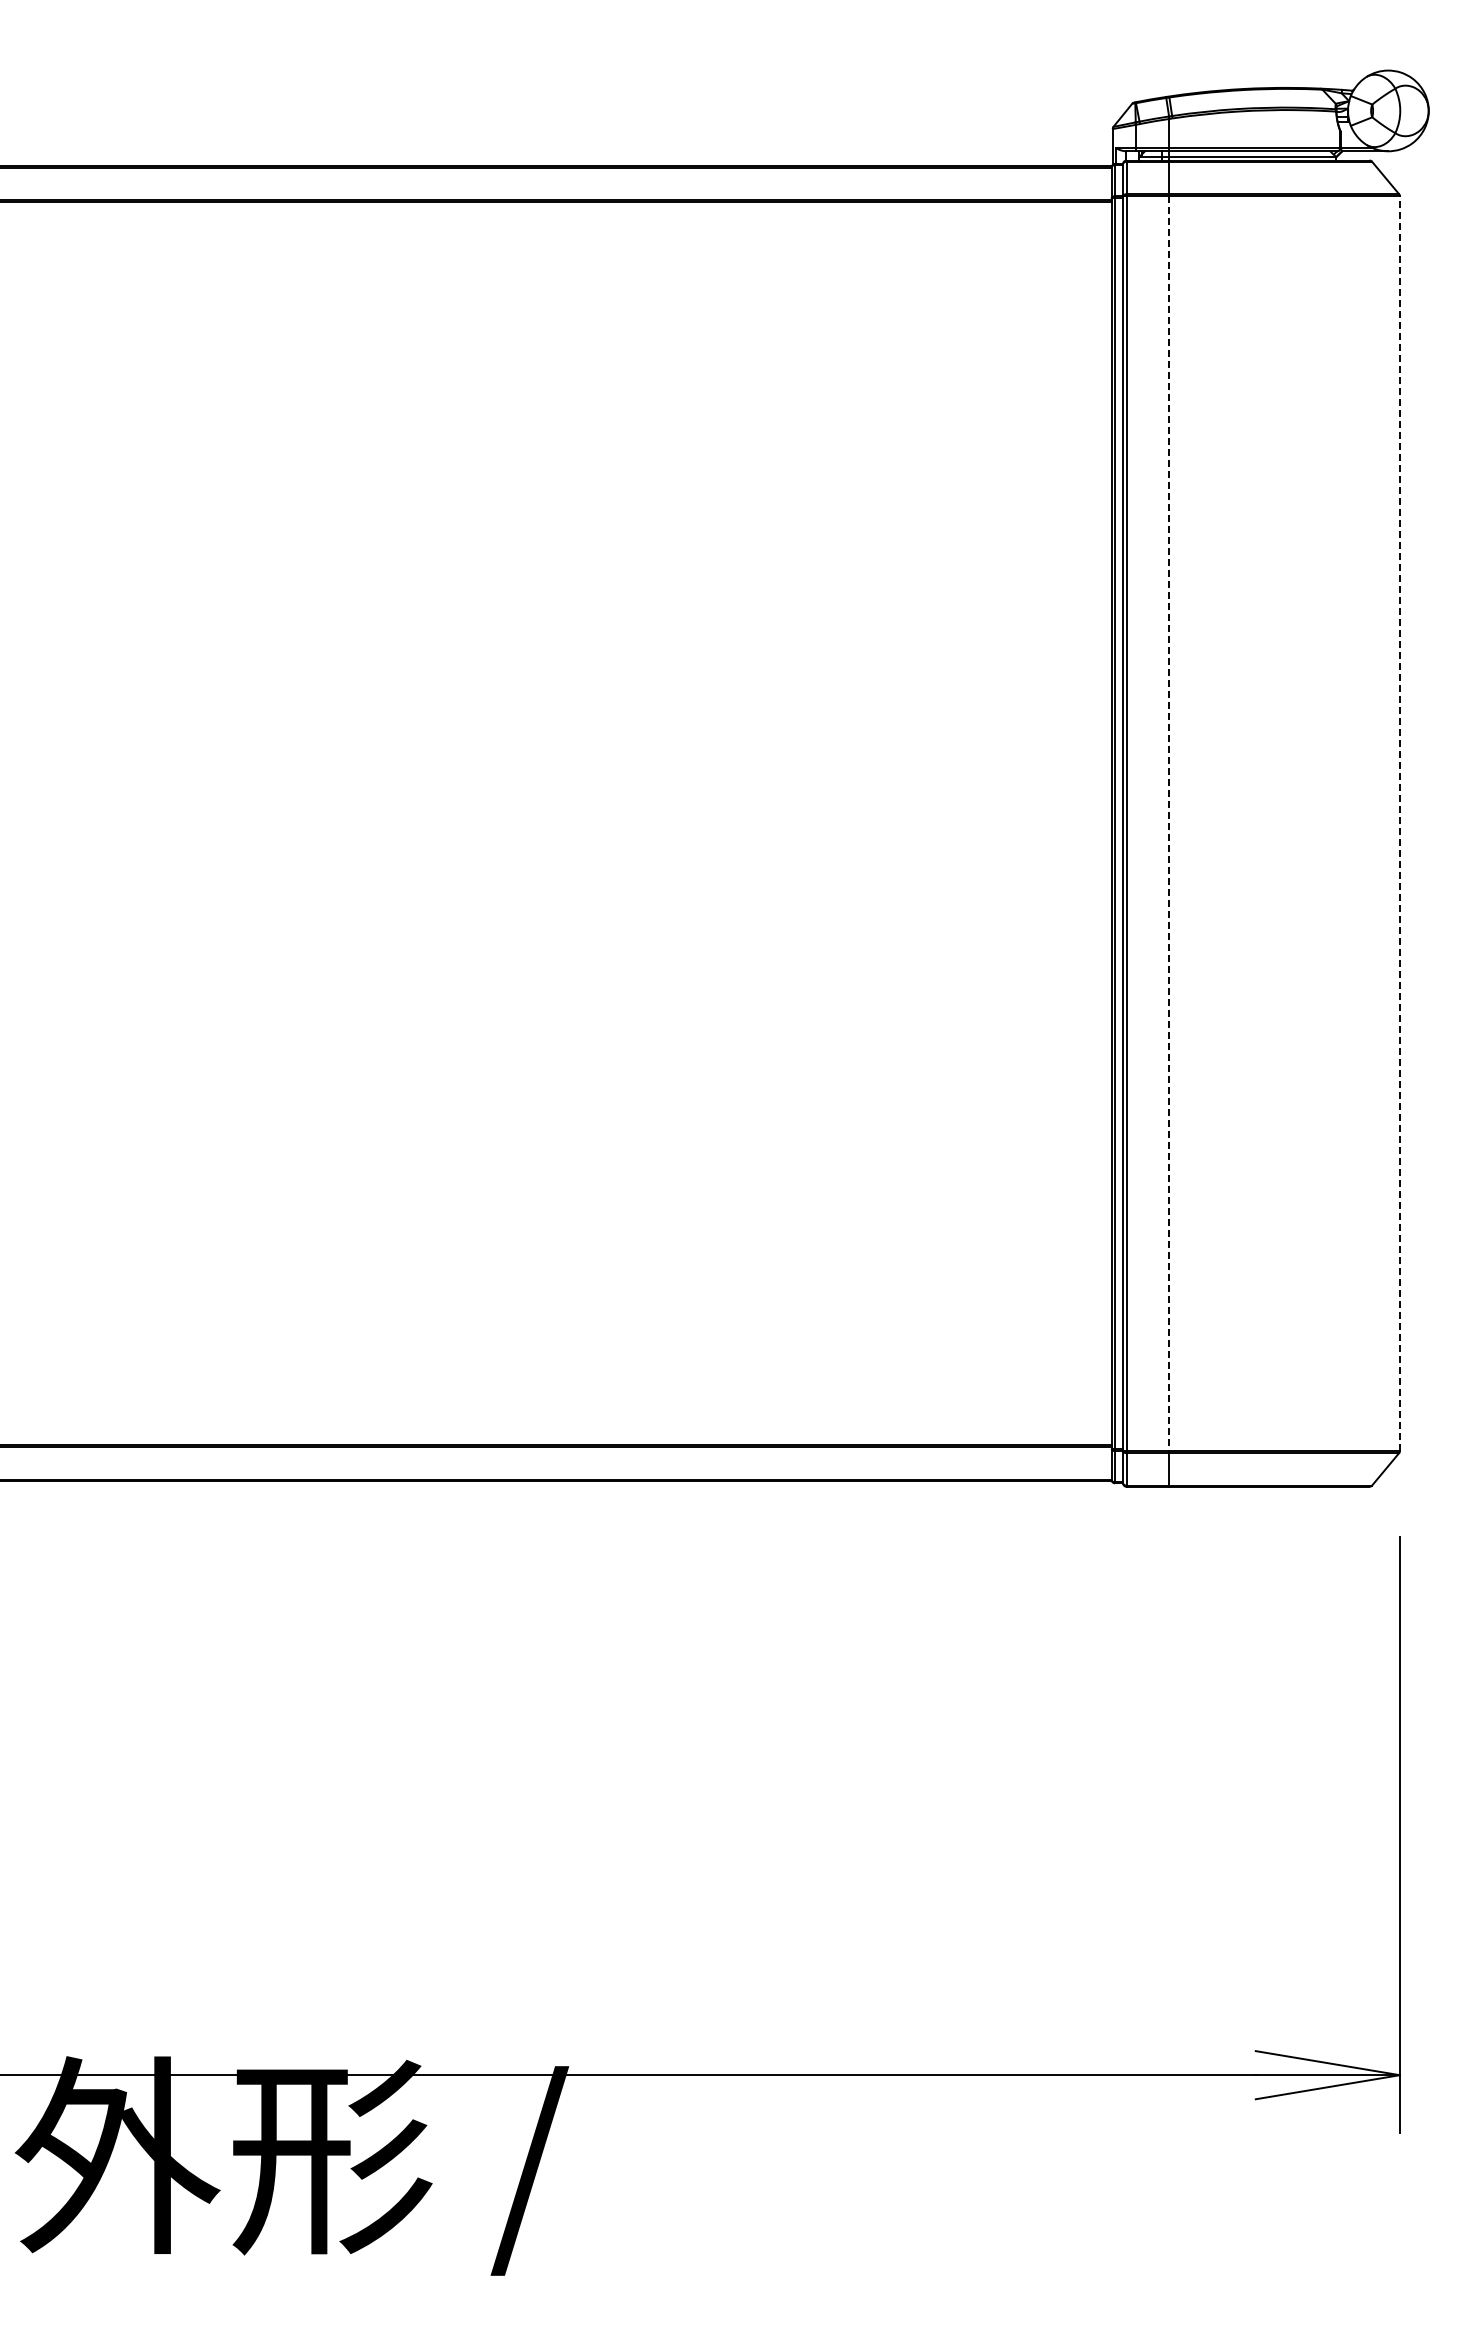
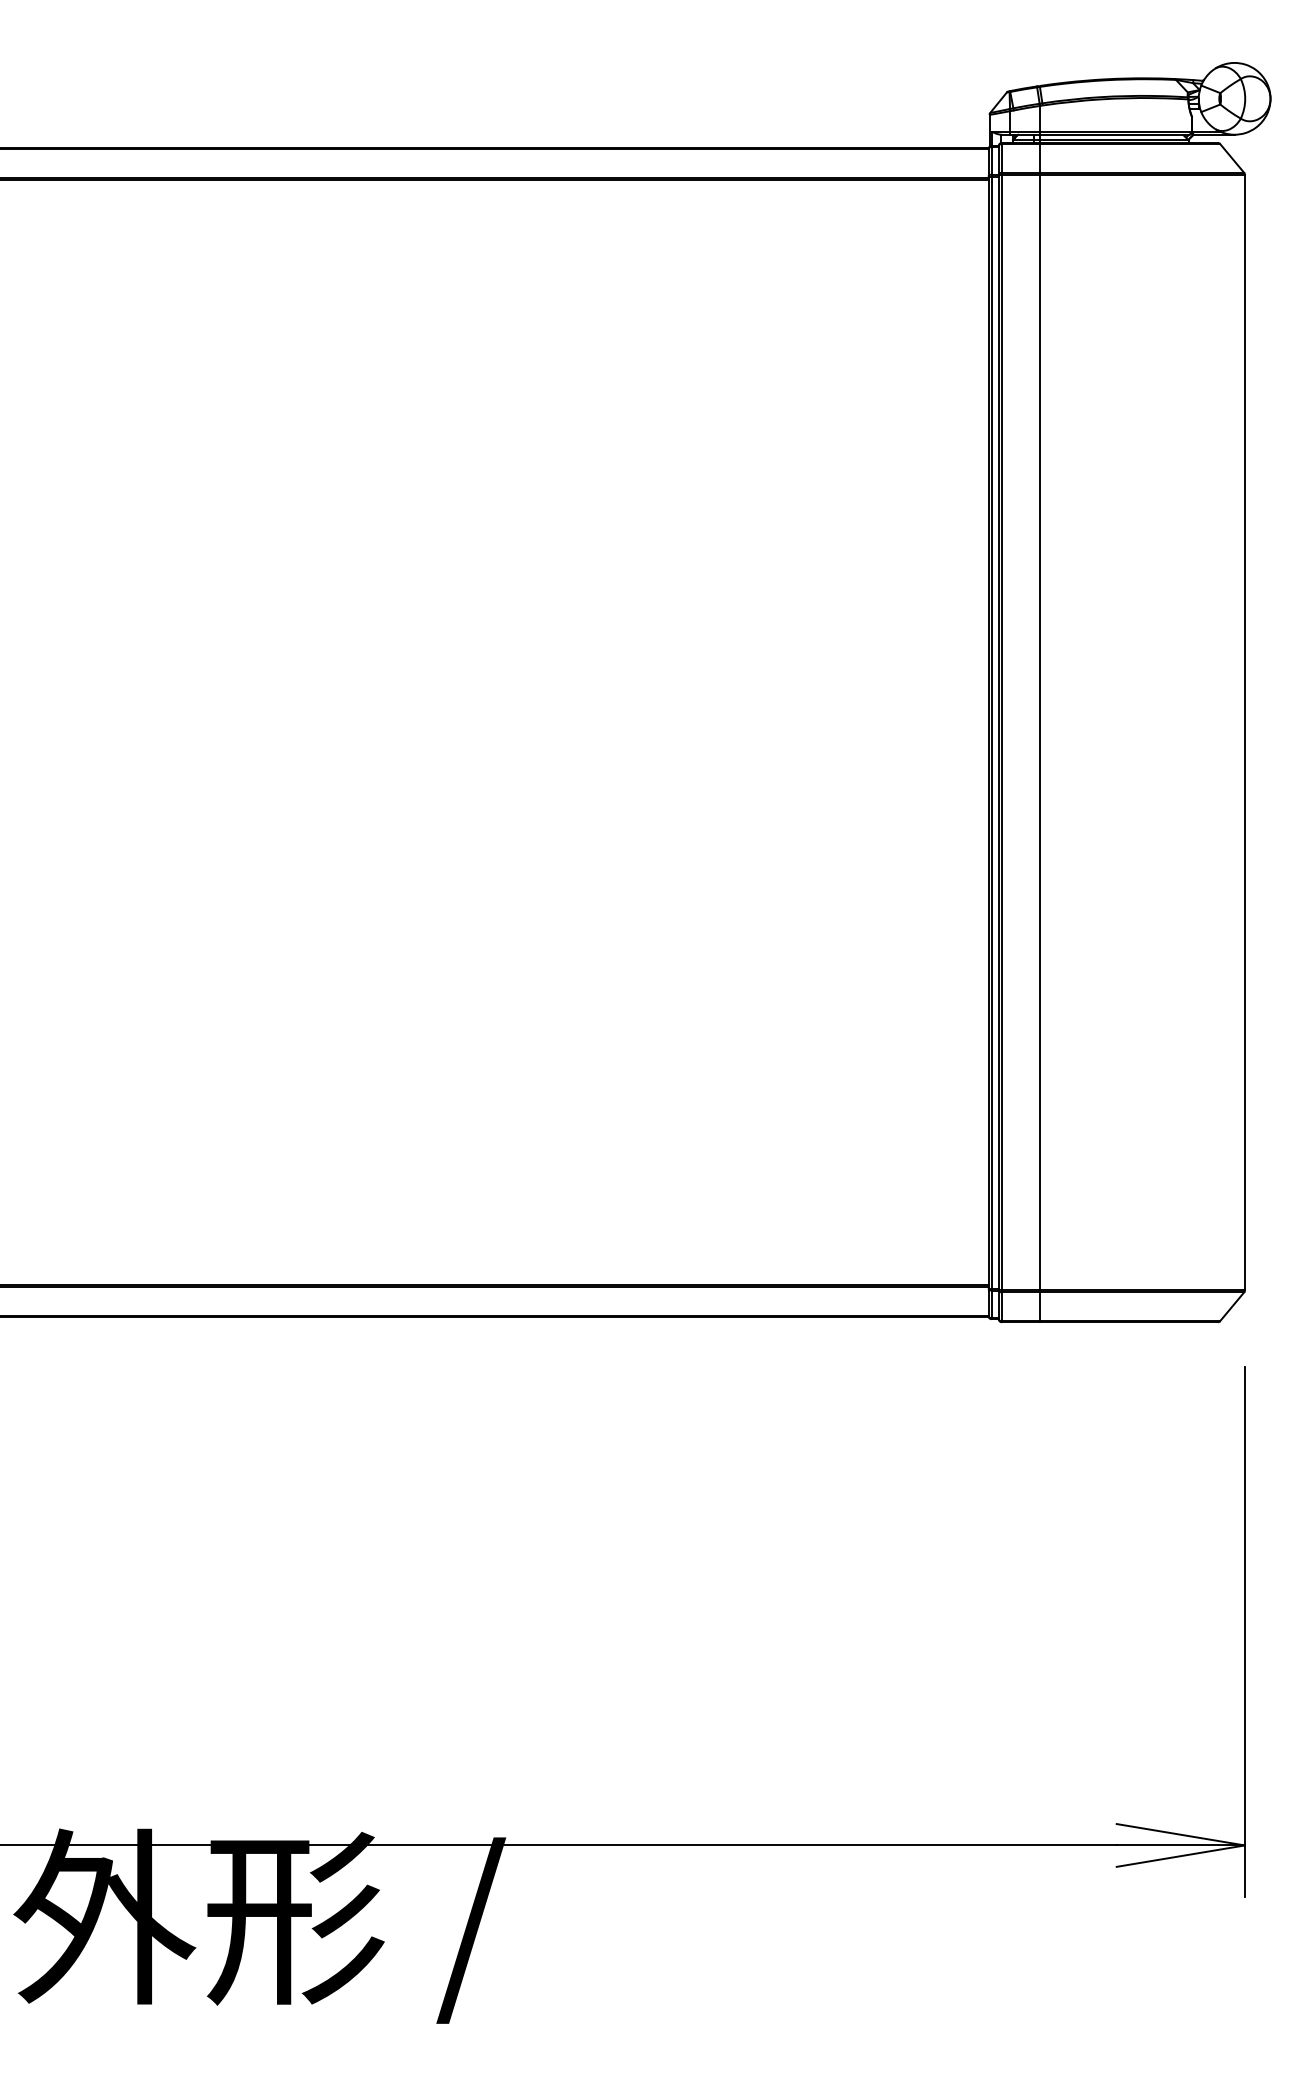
line: (1399, 823) -> (1244, 732), dashed -> solid
line: (1169, 824) -> (1040, 733), dashed -> solid

